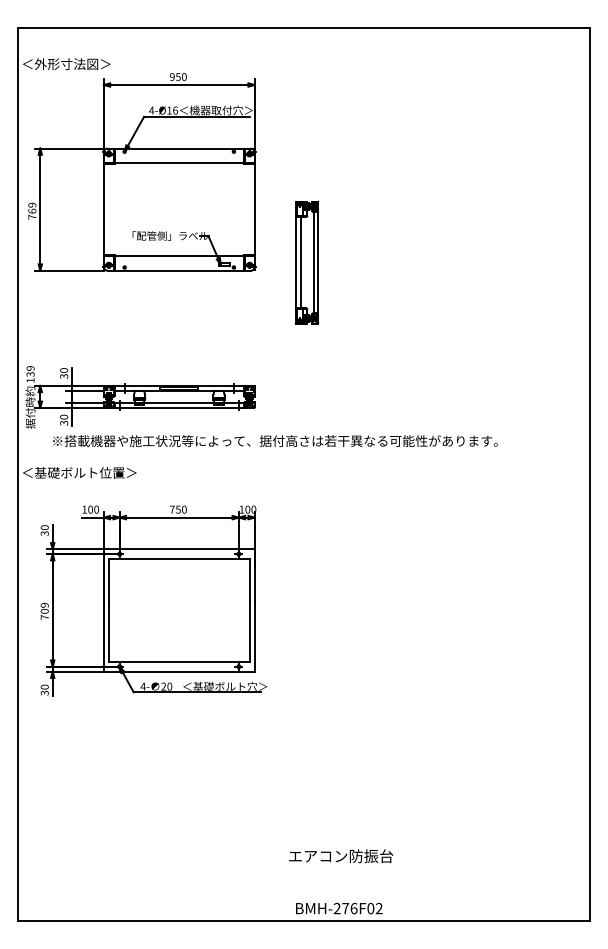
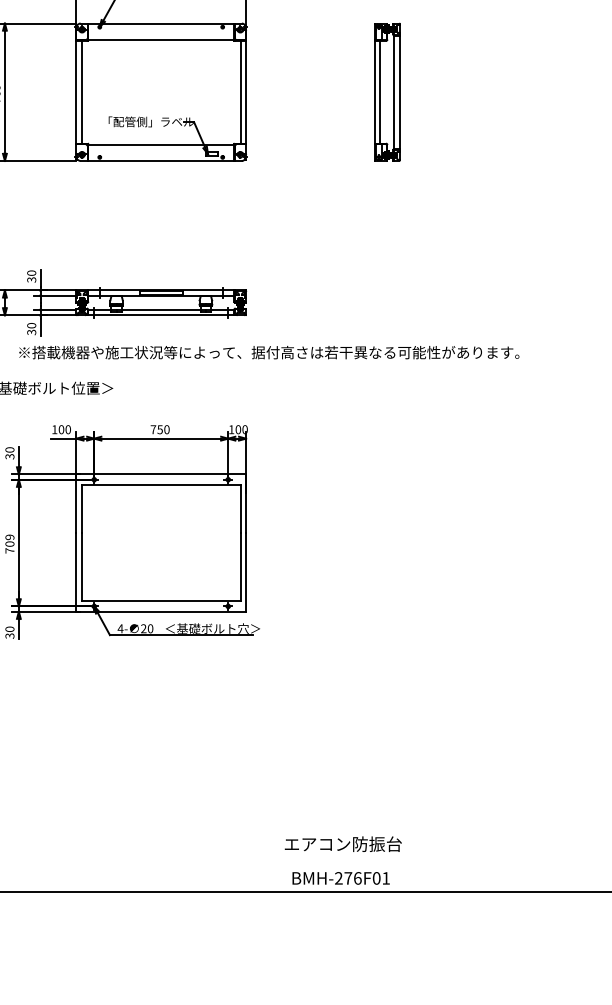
line: (108, 209) -> (81, 92), added
line: (249, 209) -> (240, 92), added
part: (307, 262) -> (387, 92), moved
text: (341, 856) -> (343, 844), moved
text: (378, 907) -> (385, 877), BMH-276F02 -> BMH-276F01

